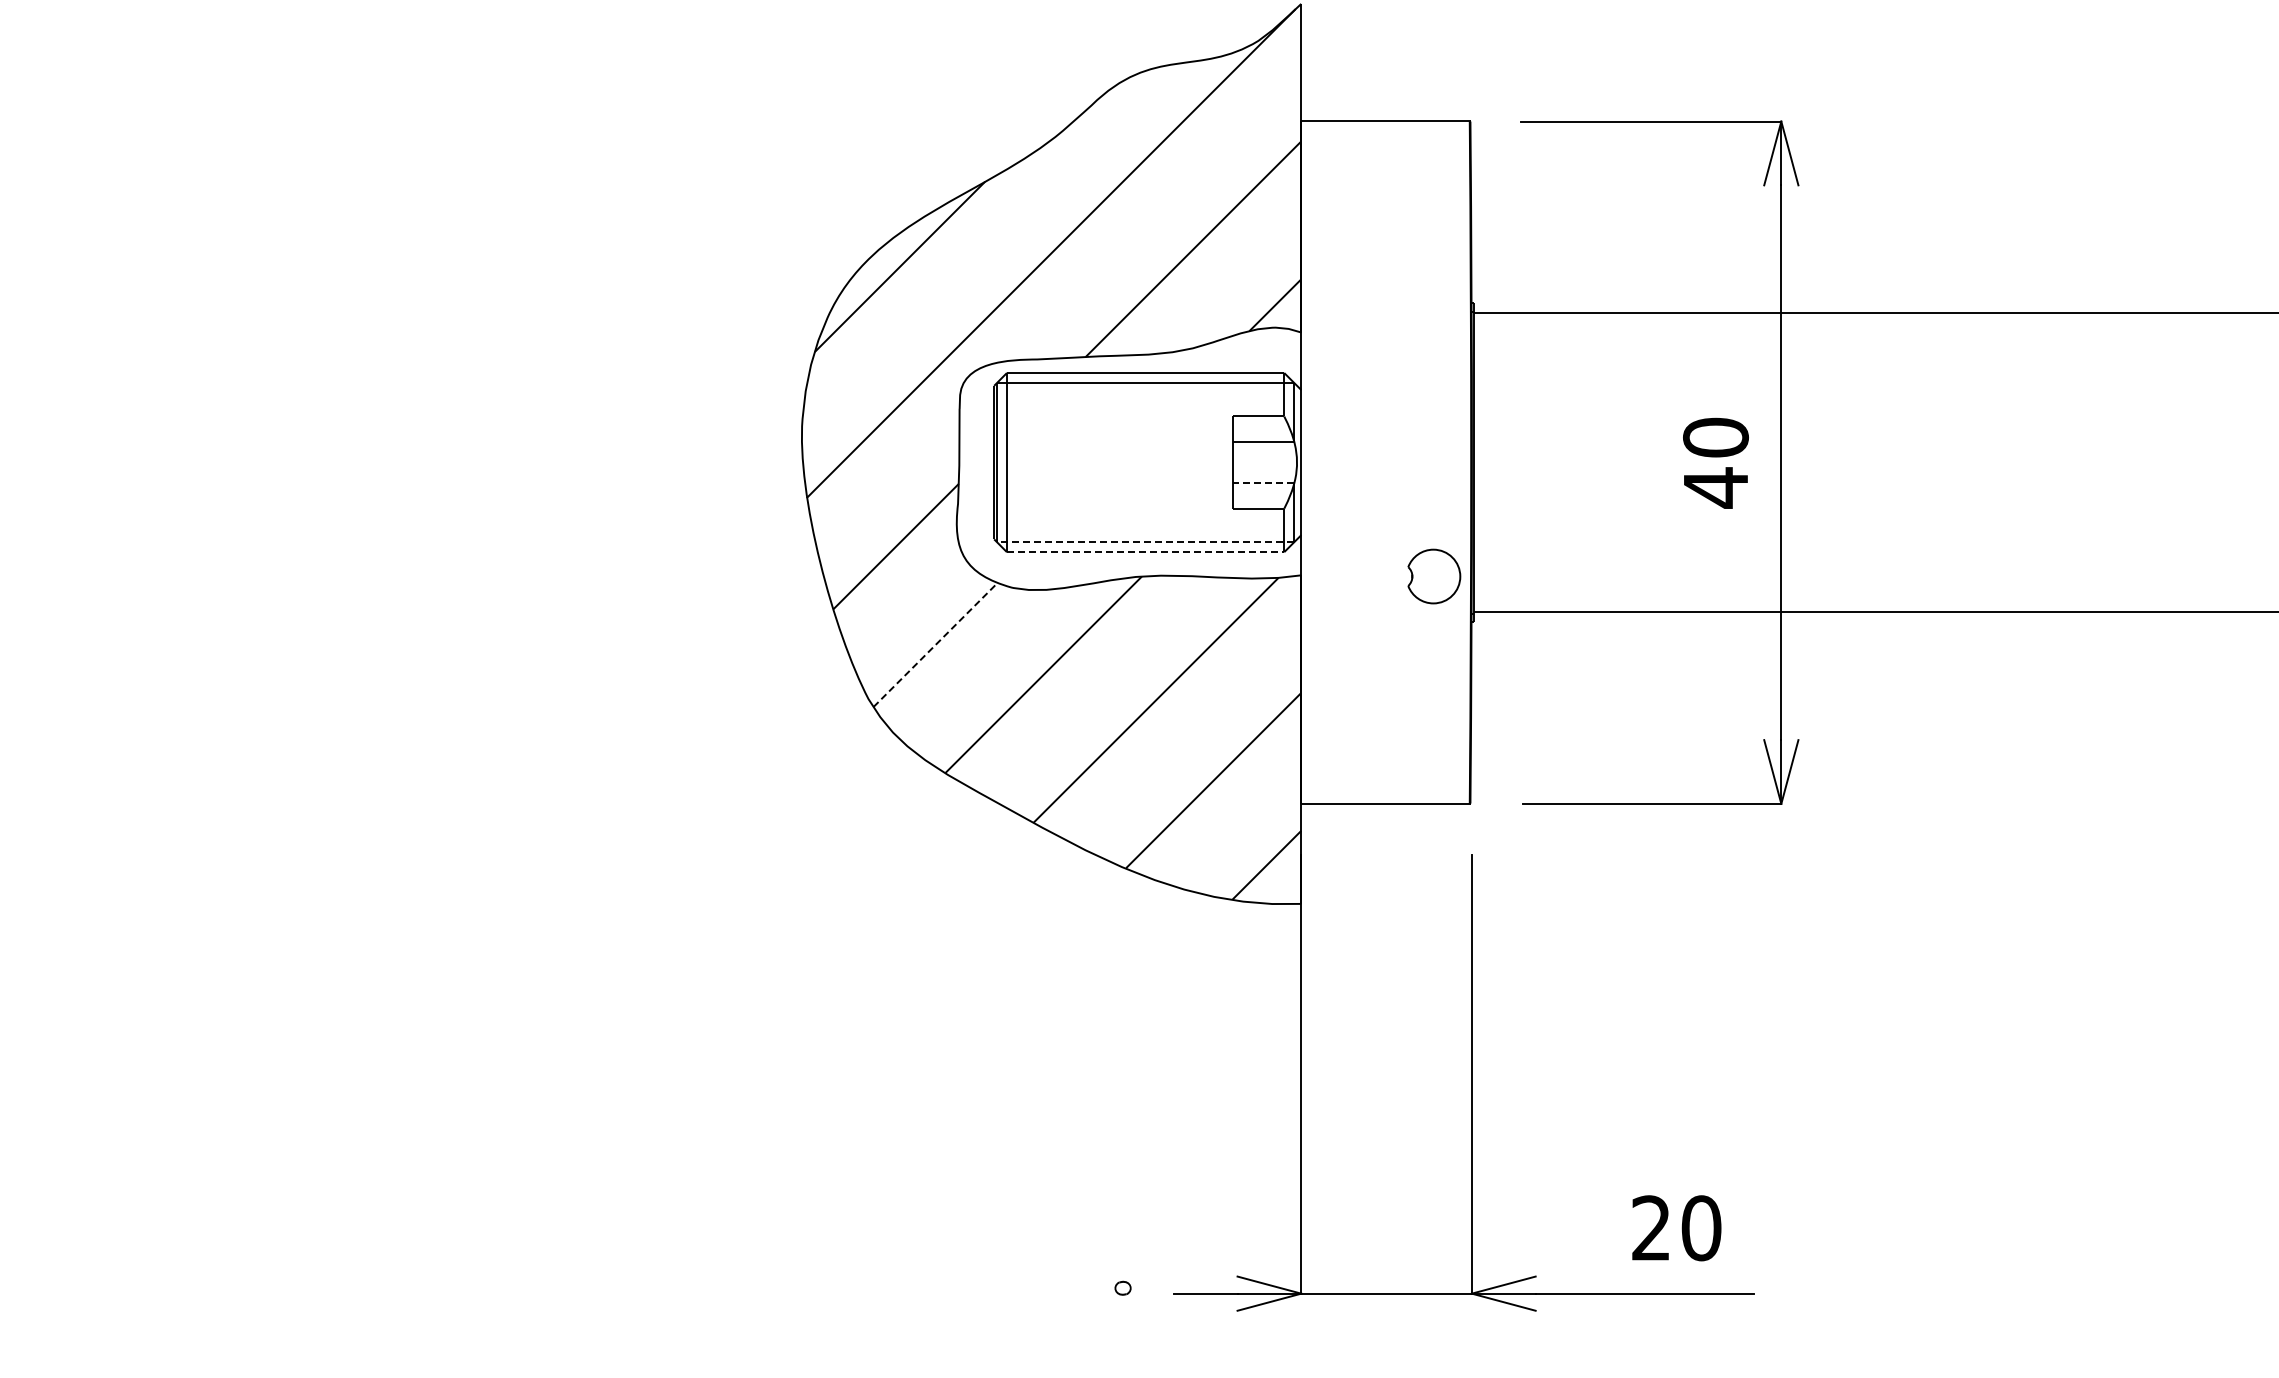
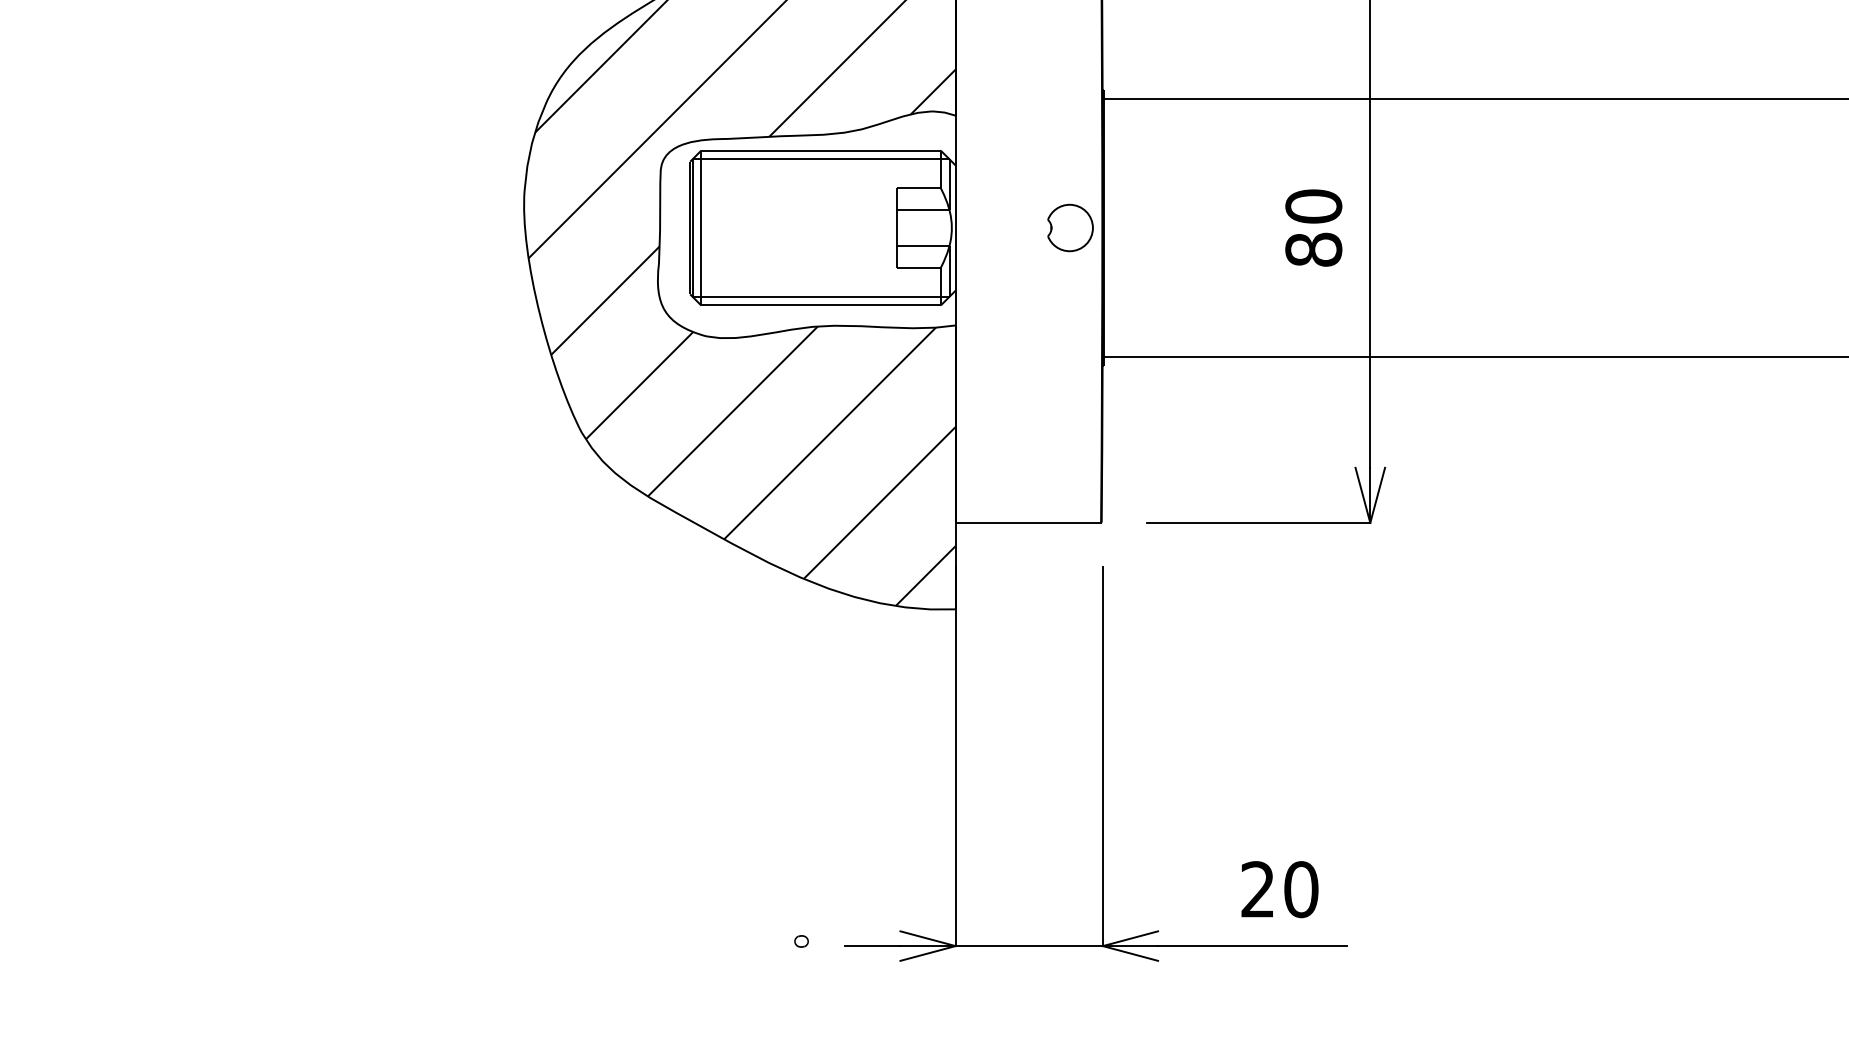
line: (1263, 483) -> (922, 246), dashed -> solid
text: (1715, 487) -> (1313, 249), 40 -> 80
line: (1145, 542) -> (820, 297), dashed -> solid
line: (1145, 552) -> (820, 305), dashed -> solid
part: (1434, 576) -> (1070, 227), moved
line: (935, 645) -> (639, 386), dashed -> solid

